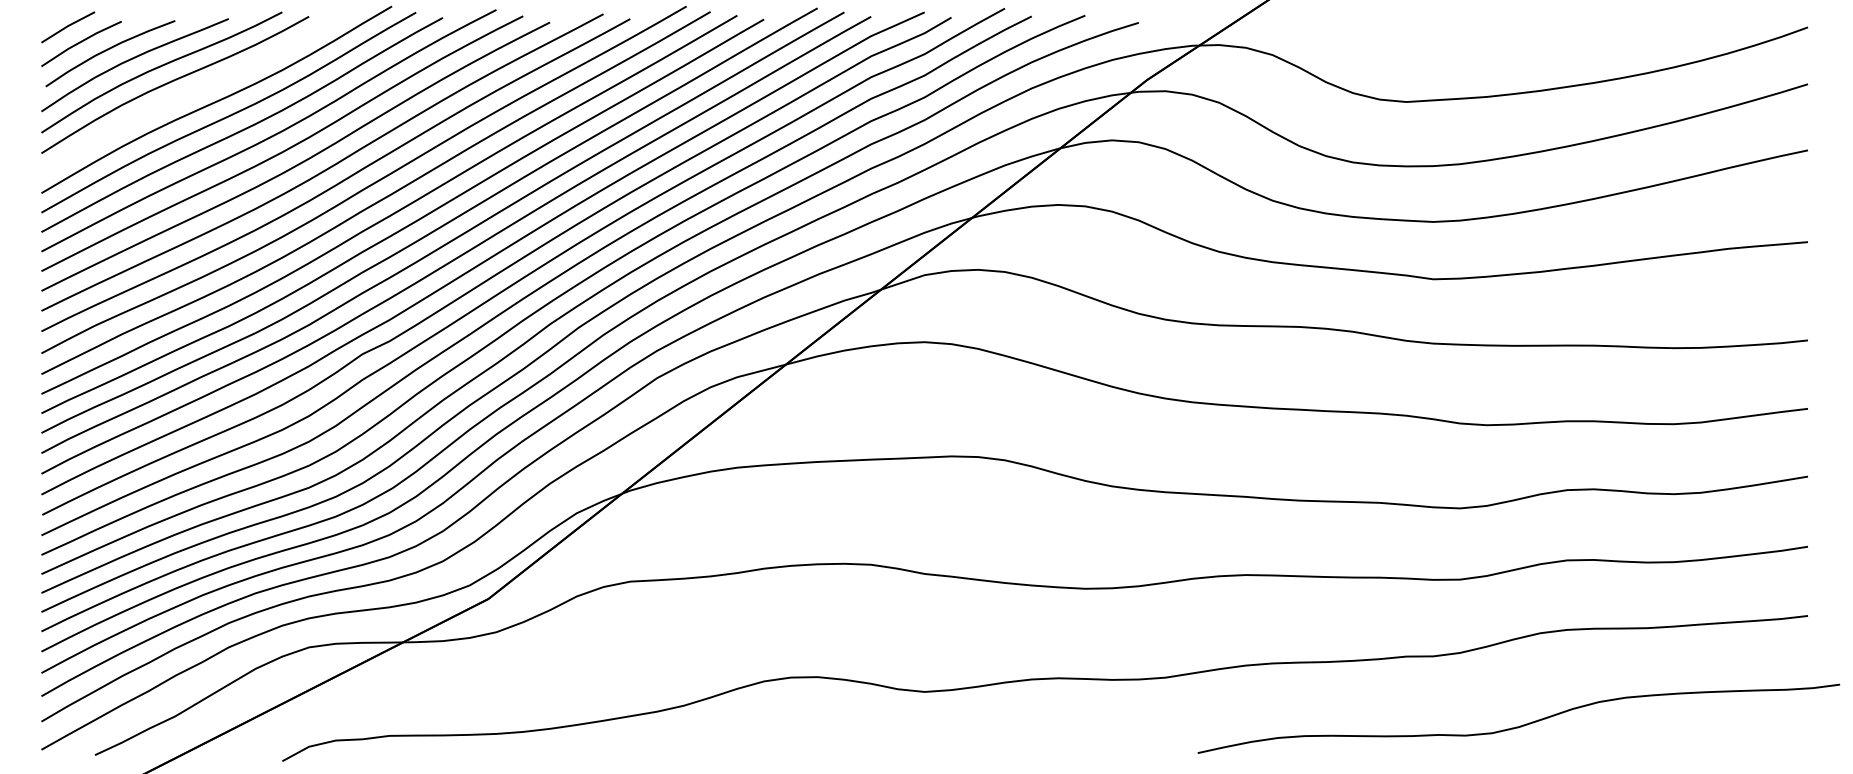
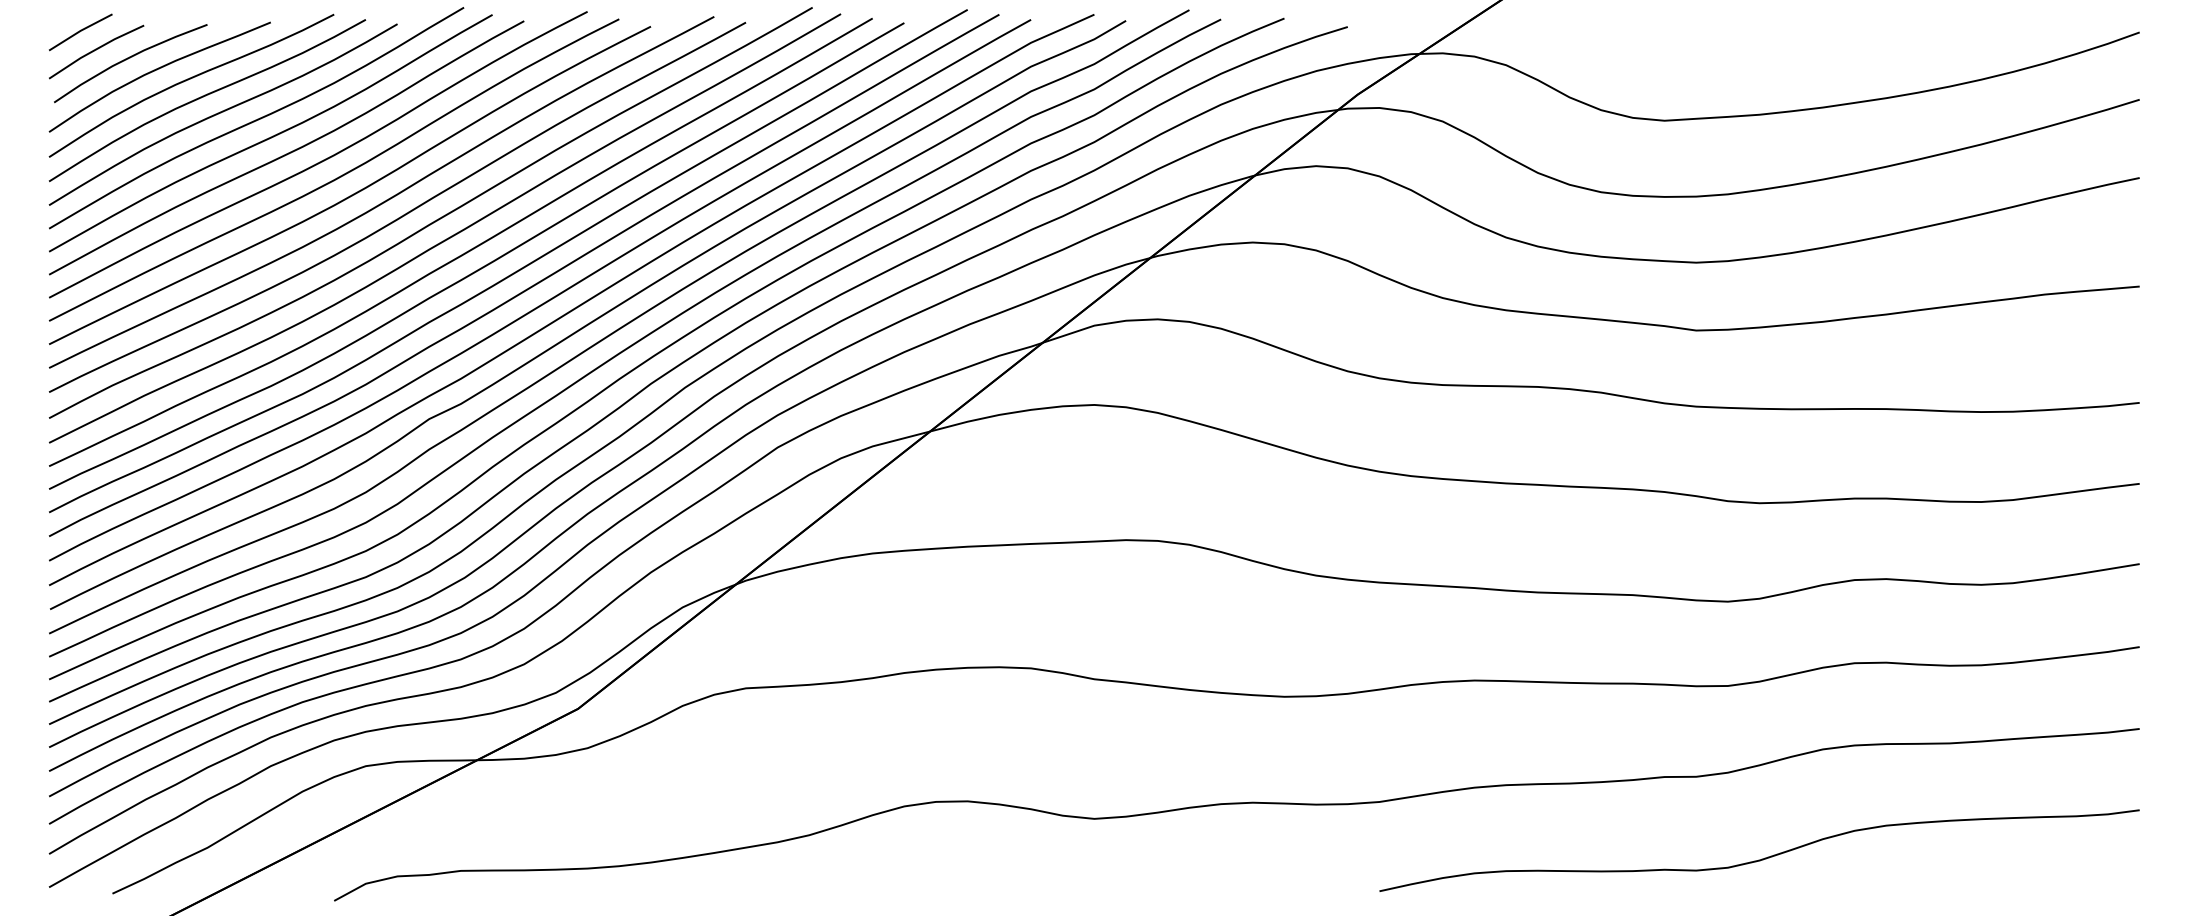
curve: (187, 95) -> (221, 113), added
curve: (1521, 725) -> (1762, 858), moved

